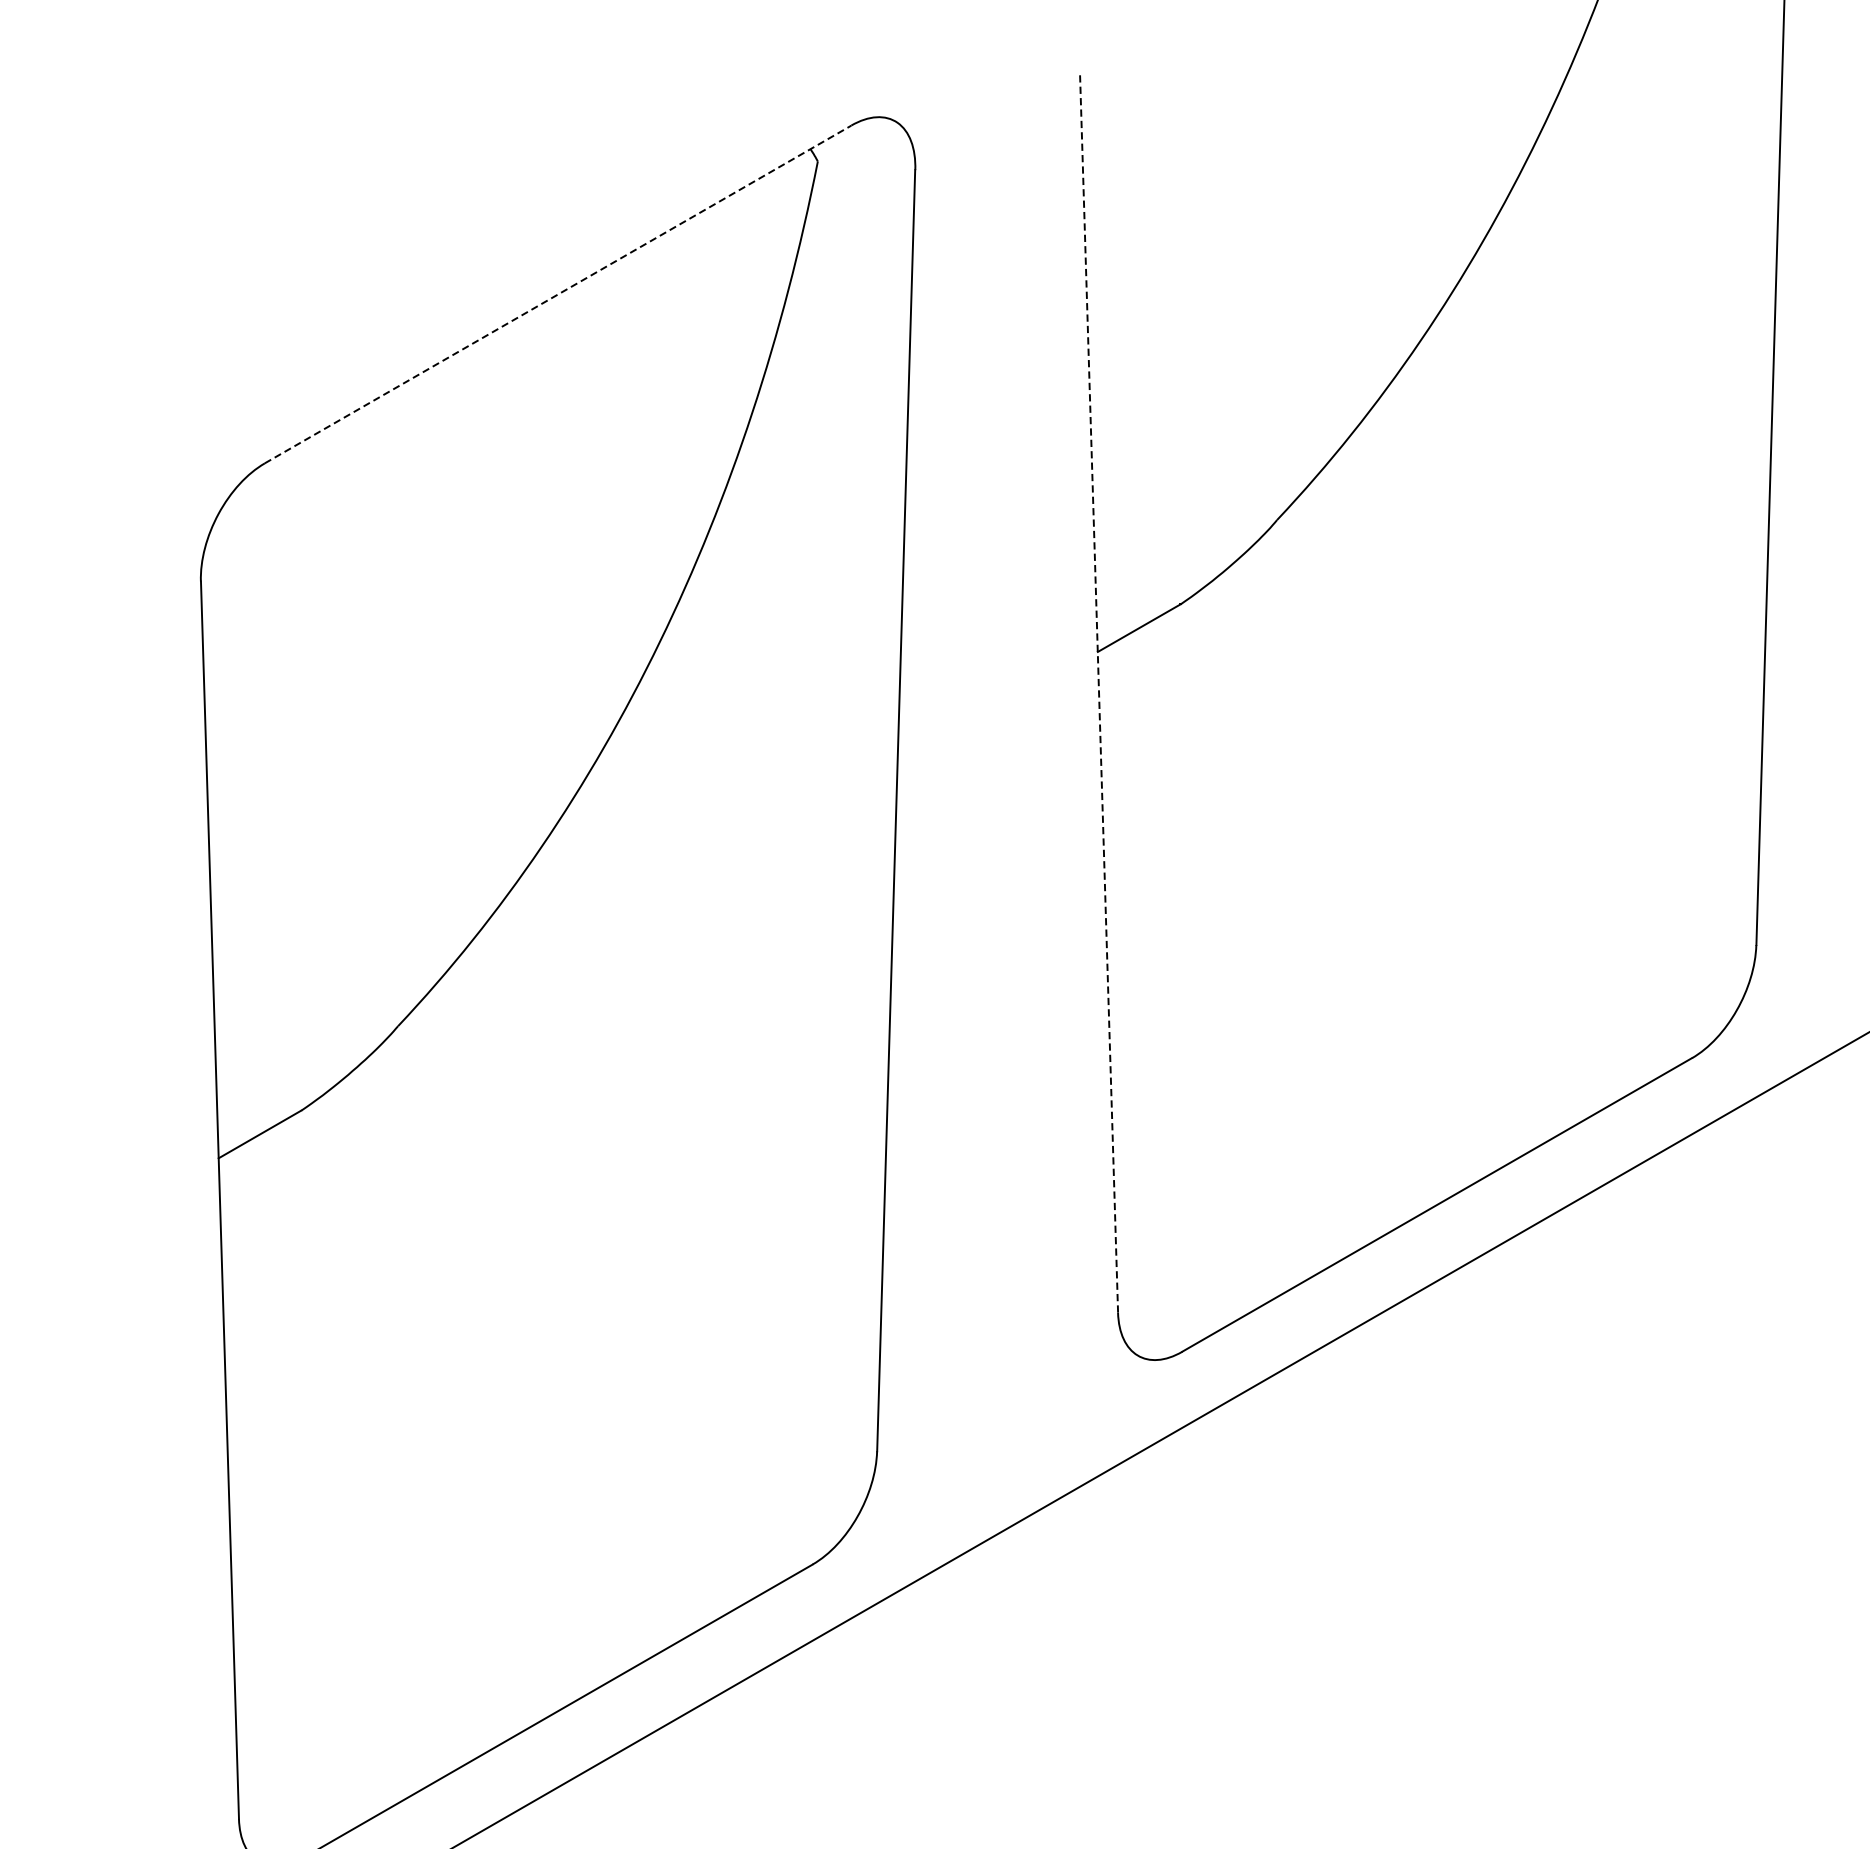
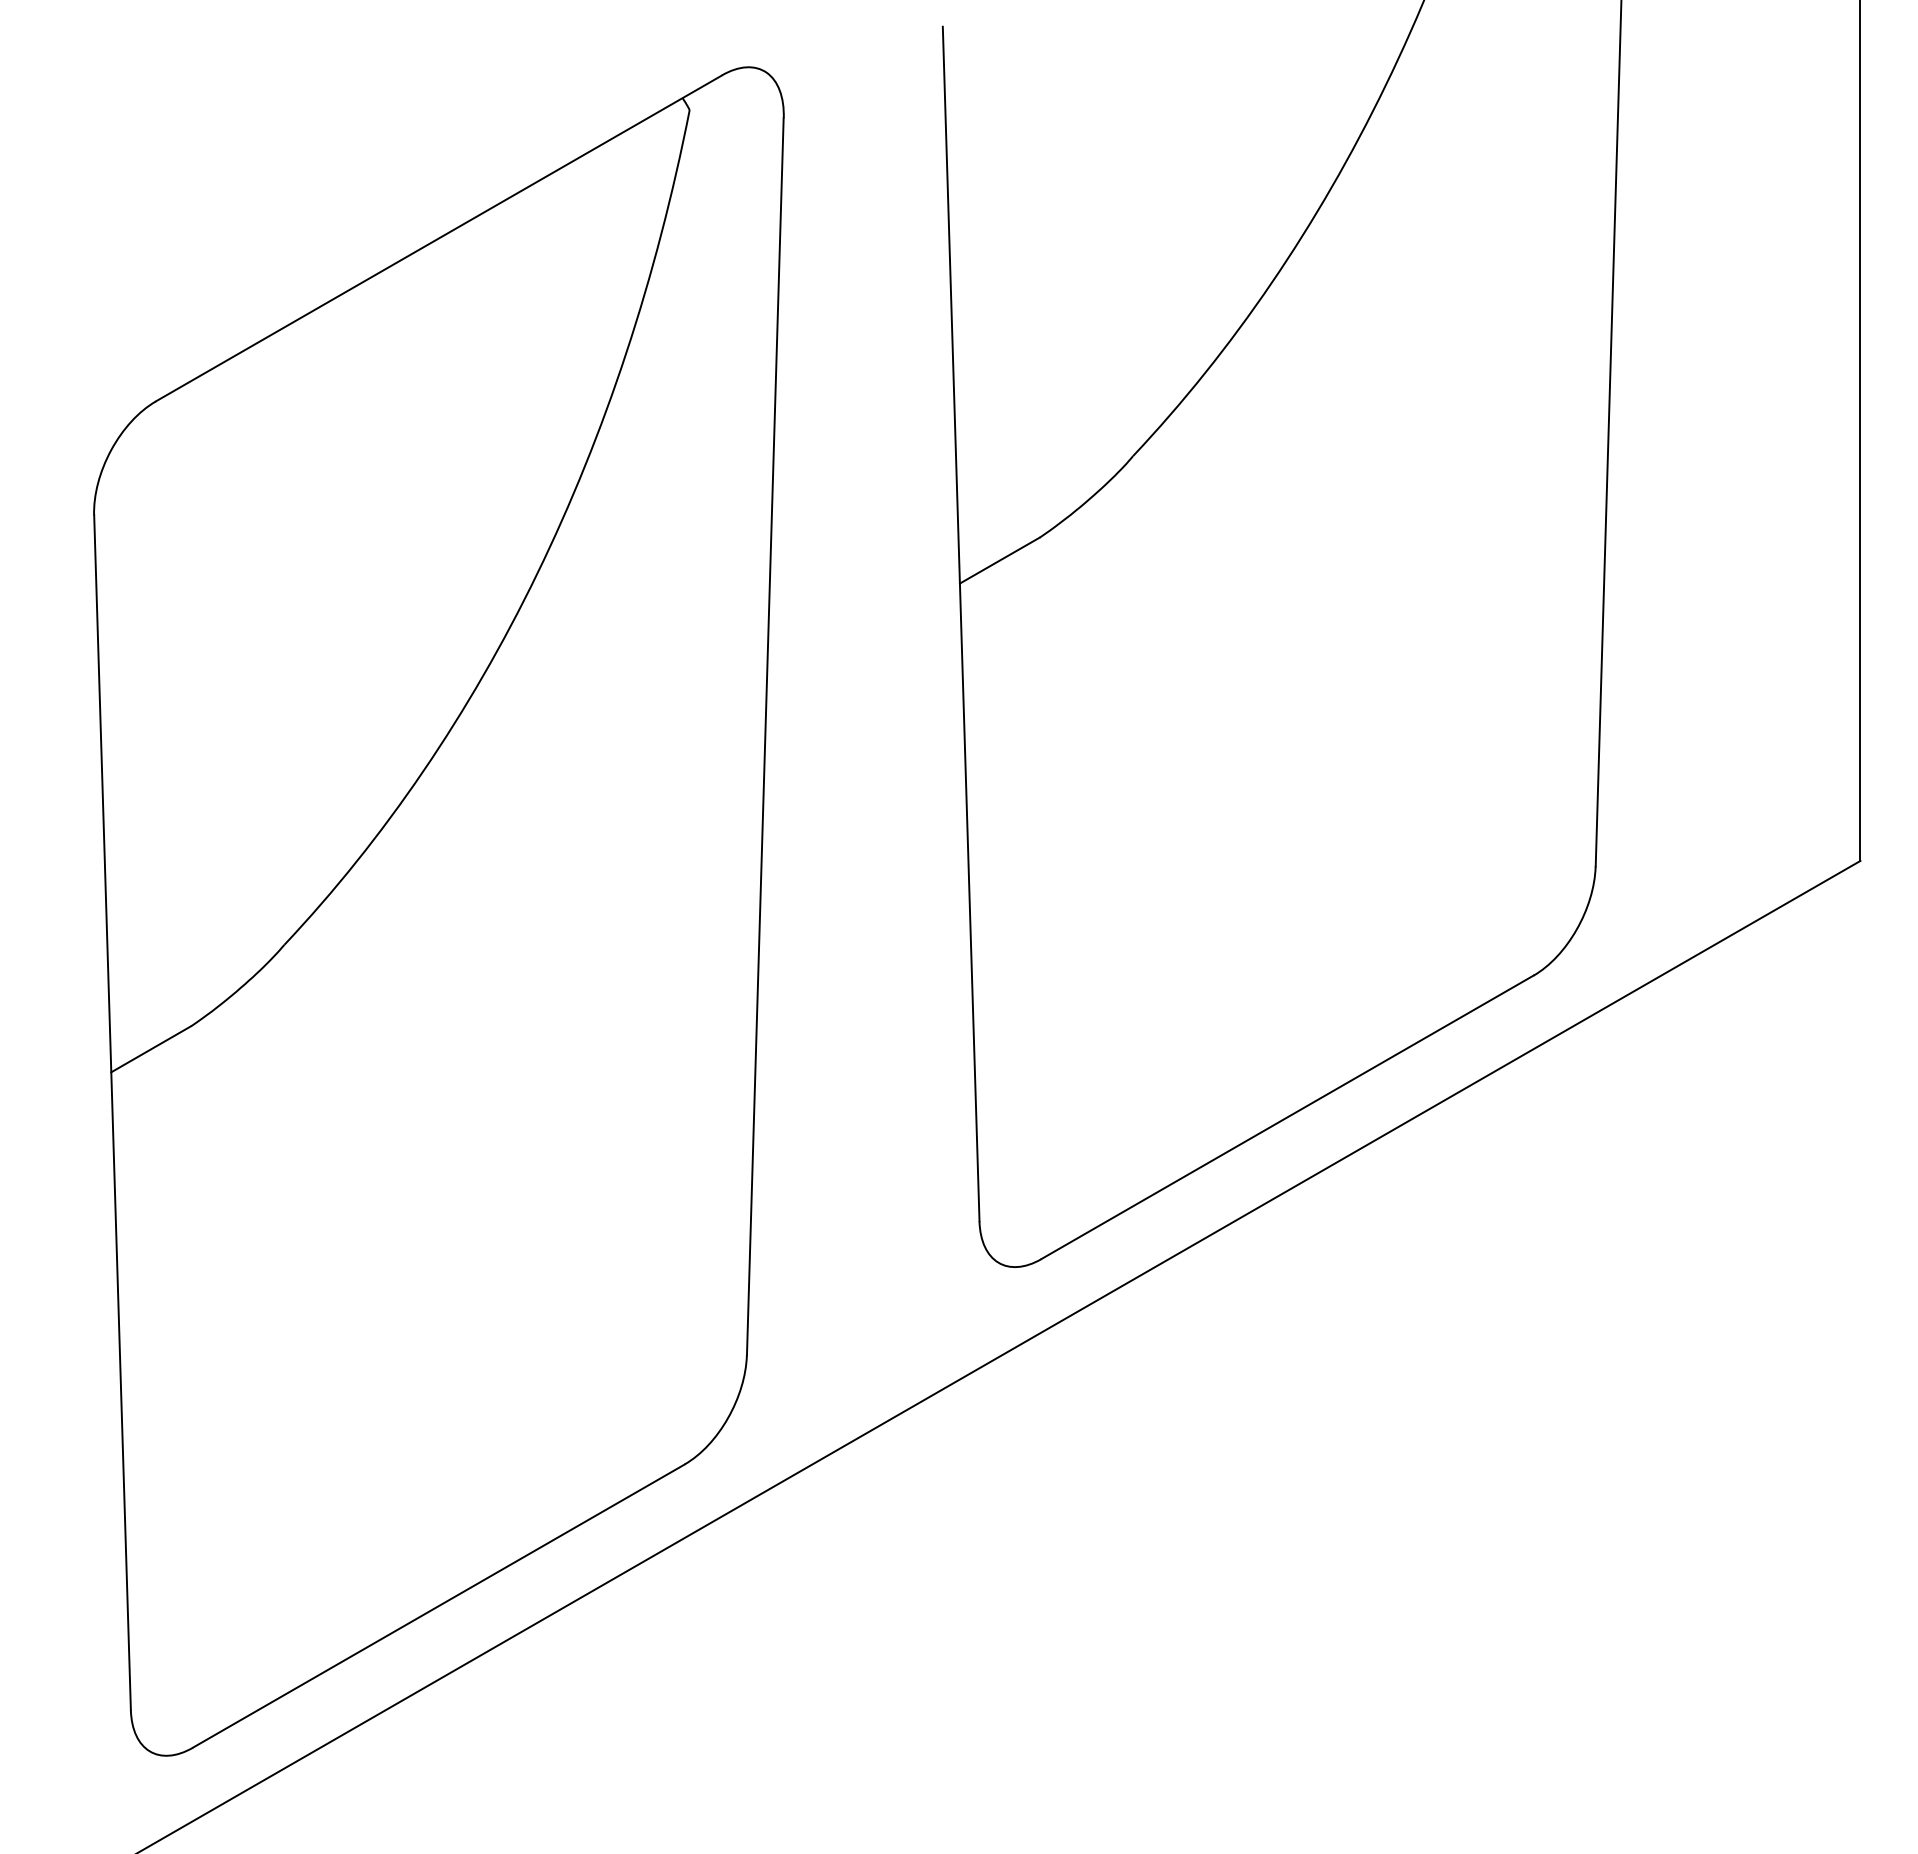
line: (557, 294) -> (438, 238), dashed -> solid
line: (1099, 694) -> (961, 624), dashed -> solid

